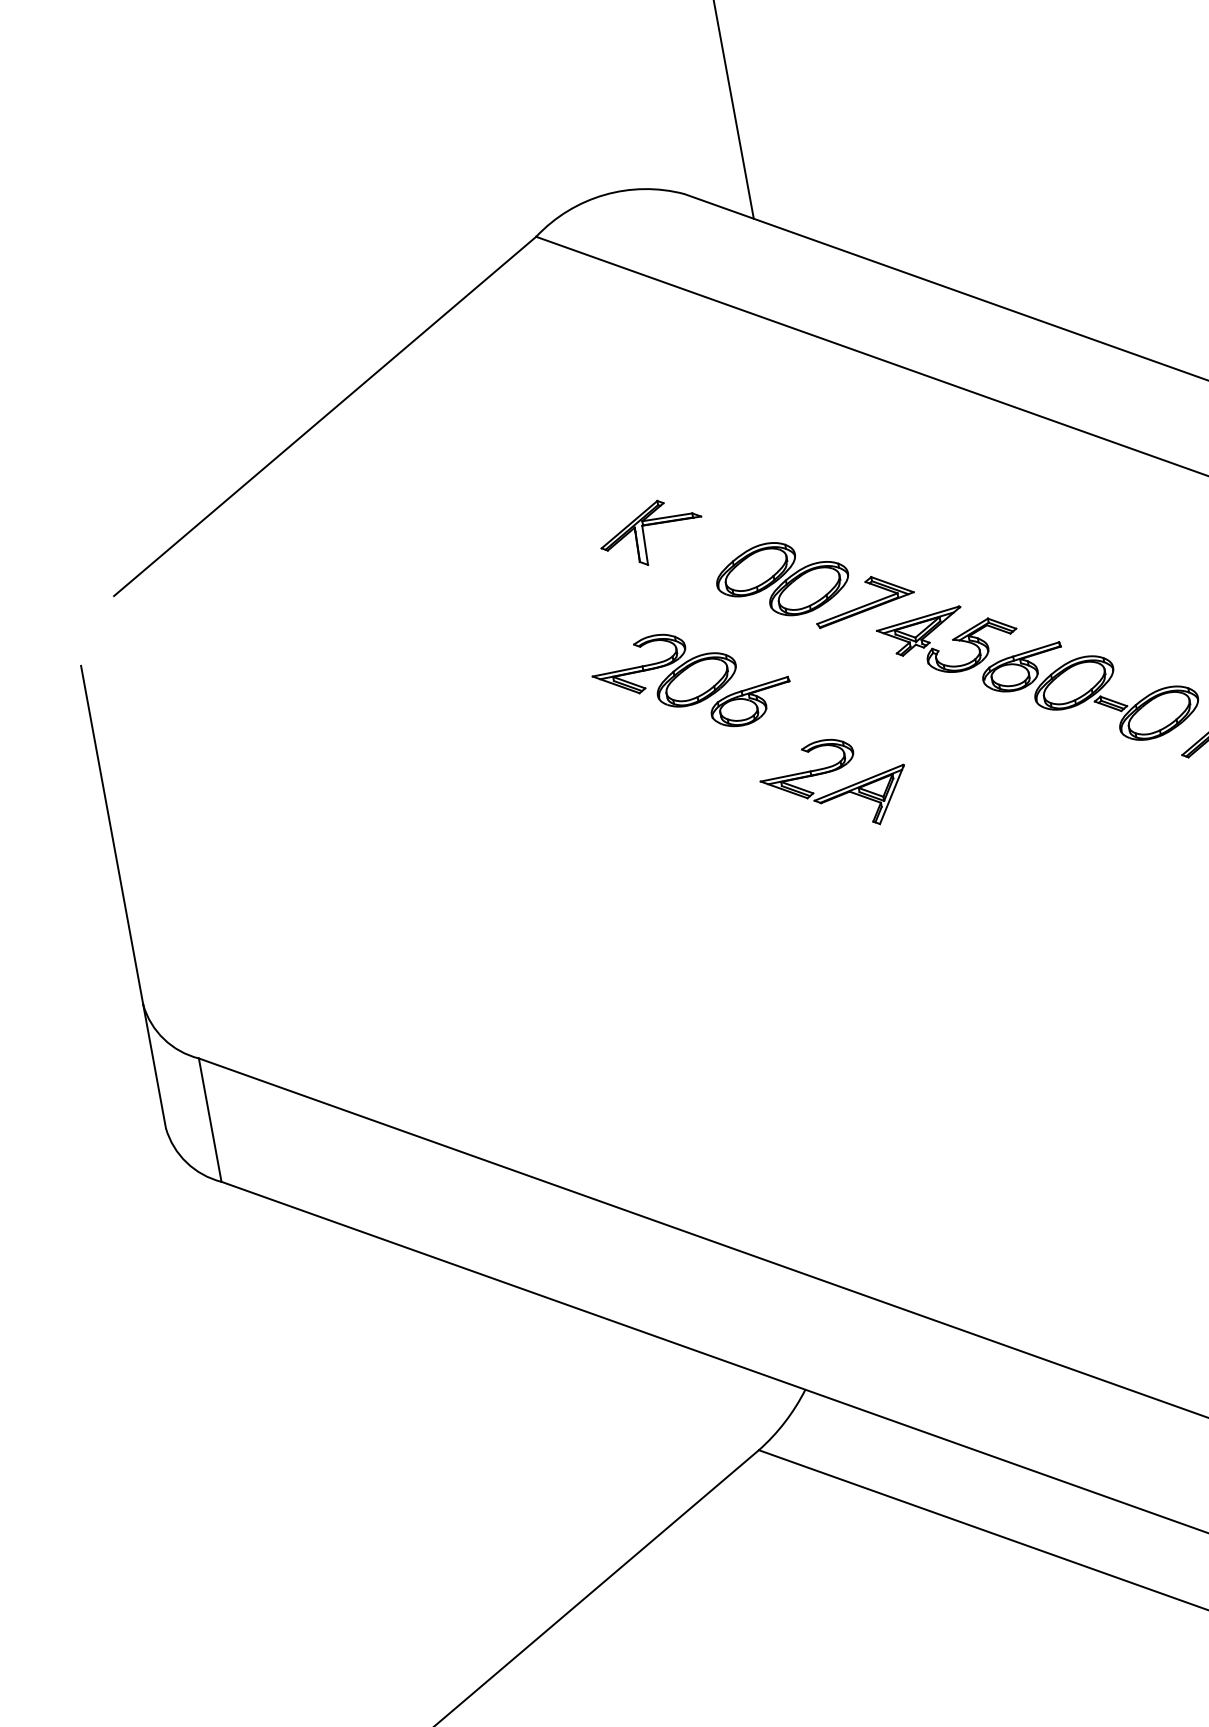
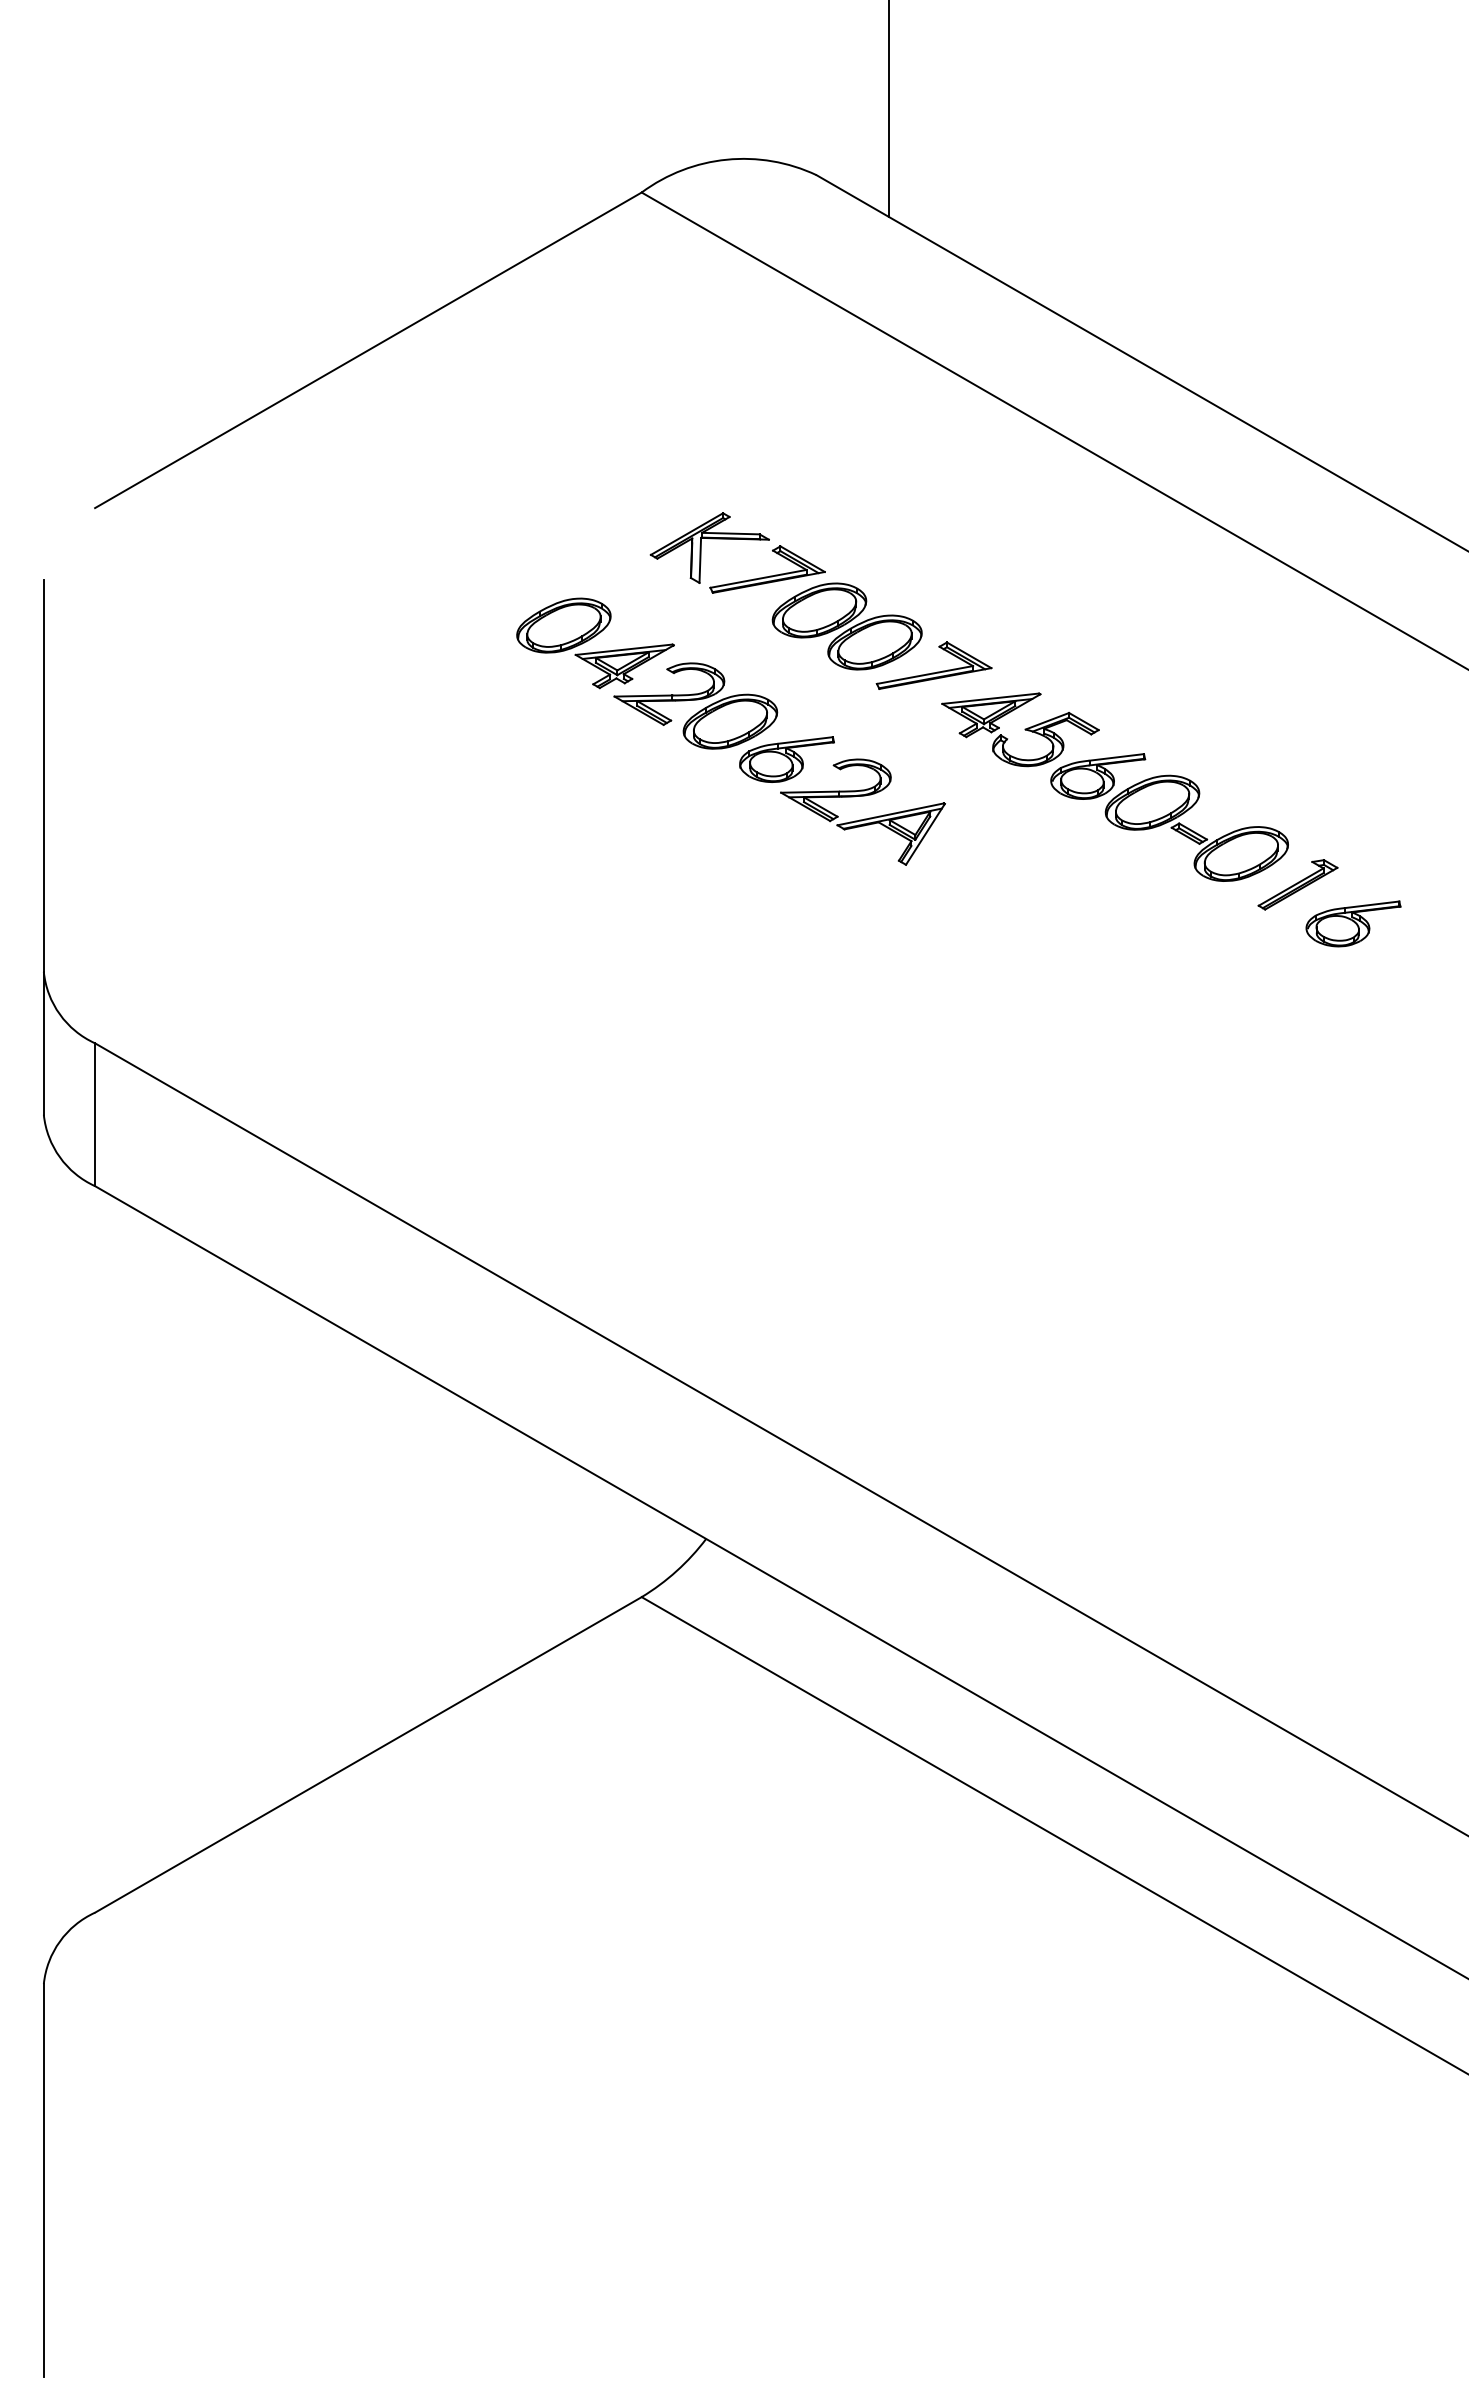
part: (707, 547) -> (769, 575), added
part: (567, 633) -> (595, 643), added
part: (836, 790) -> (864, 818), moved

